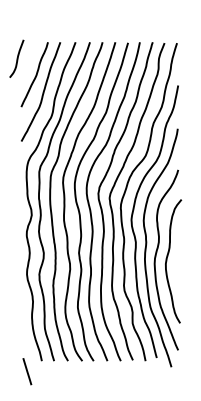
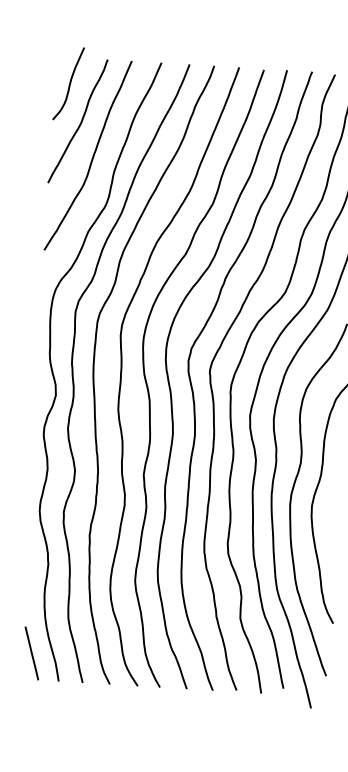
curve: (16, 58) -> (68, 83), moved
line: (27, 371) -> (32, 653), moved

